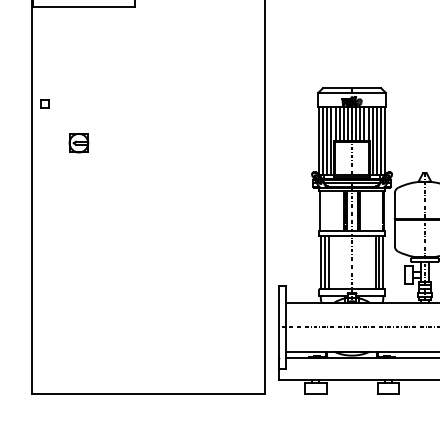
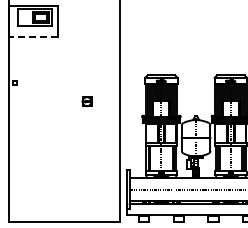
line: (84, 6) -> (33, 36), solid -> dashed
part: (77, 142) -> (86, 101), moved

